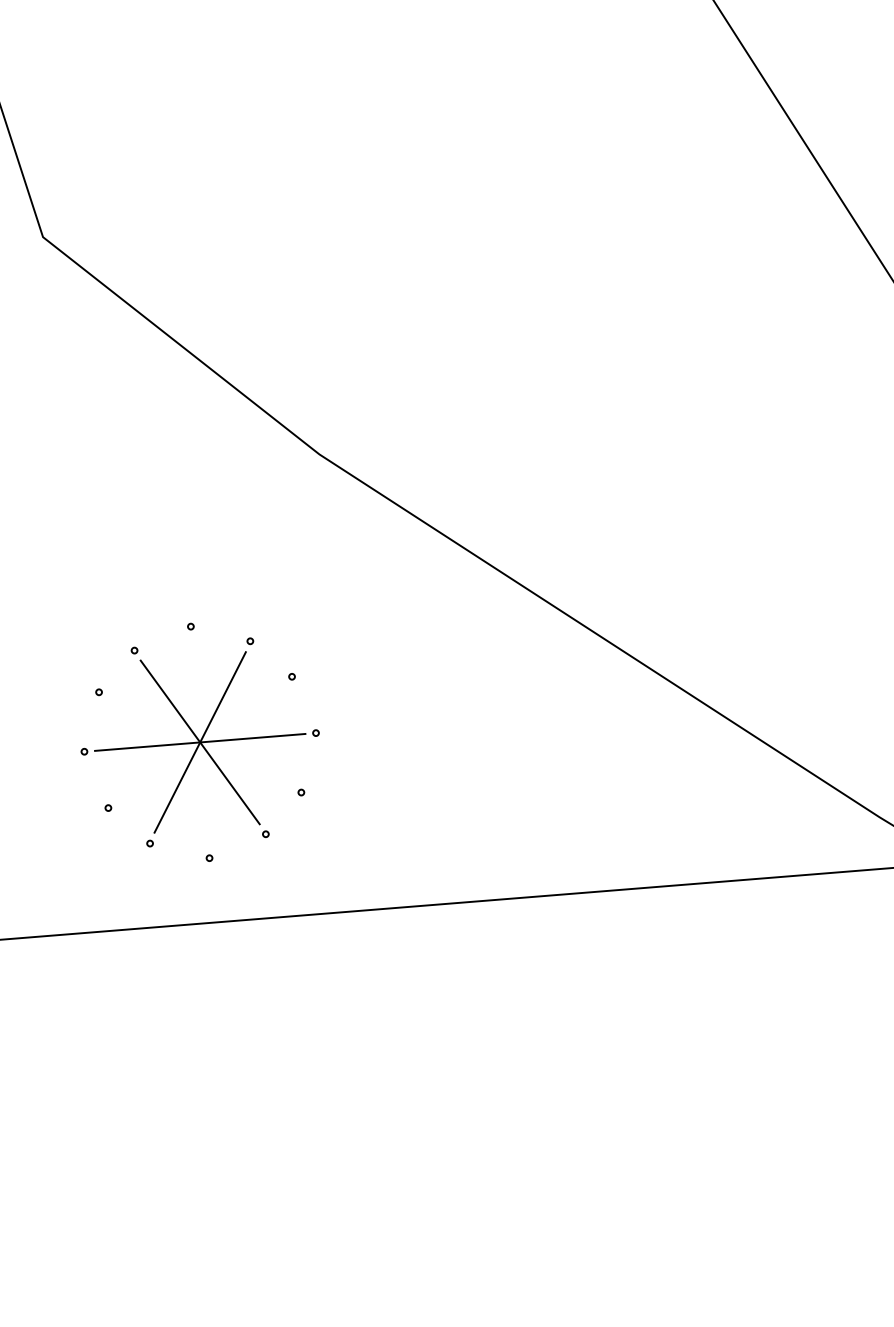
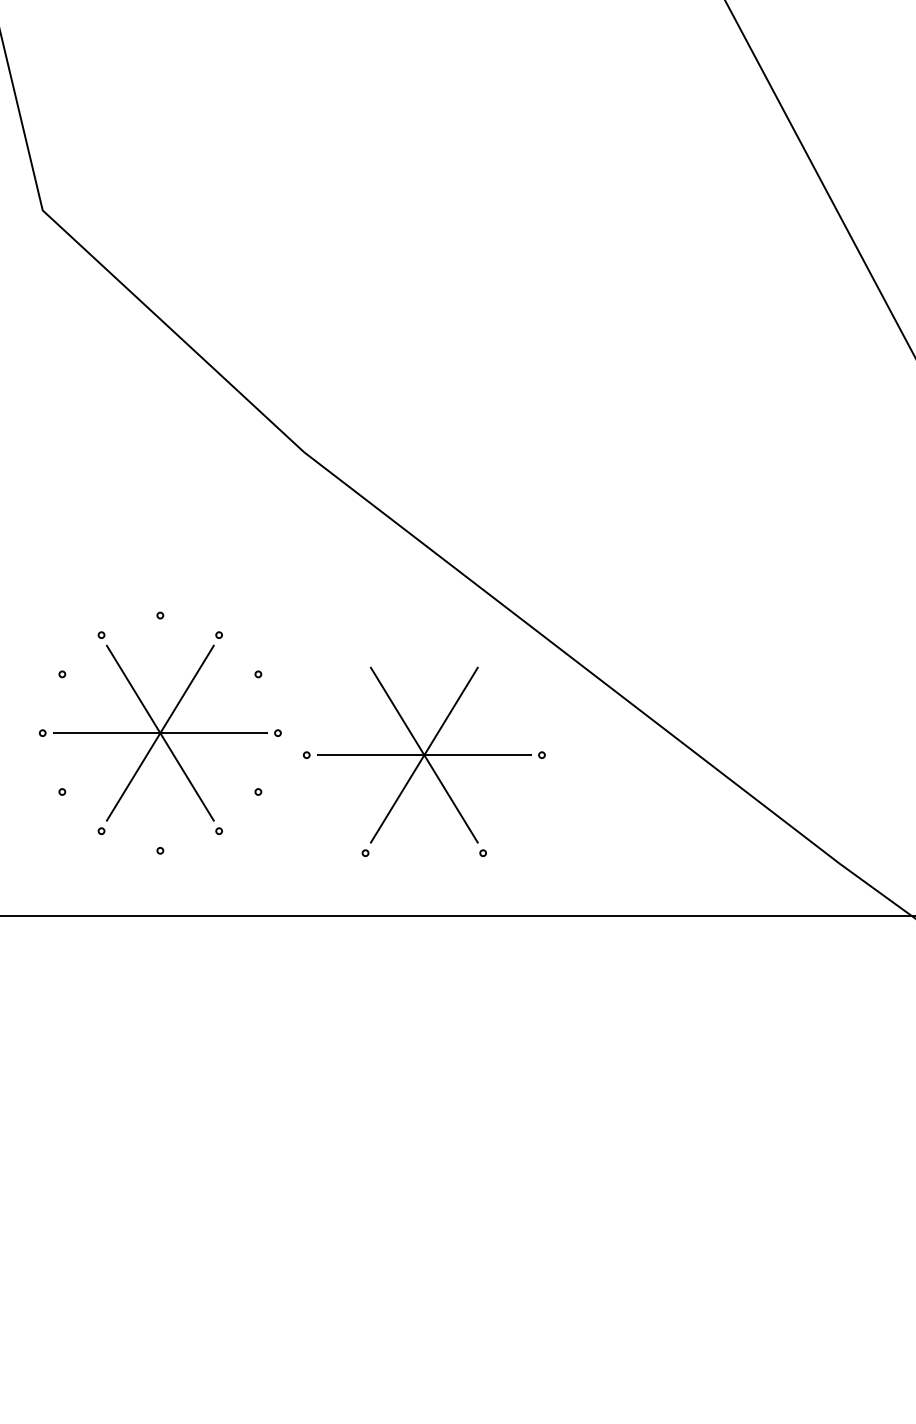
part: (461, 749) -> (423, 761), added

